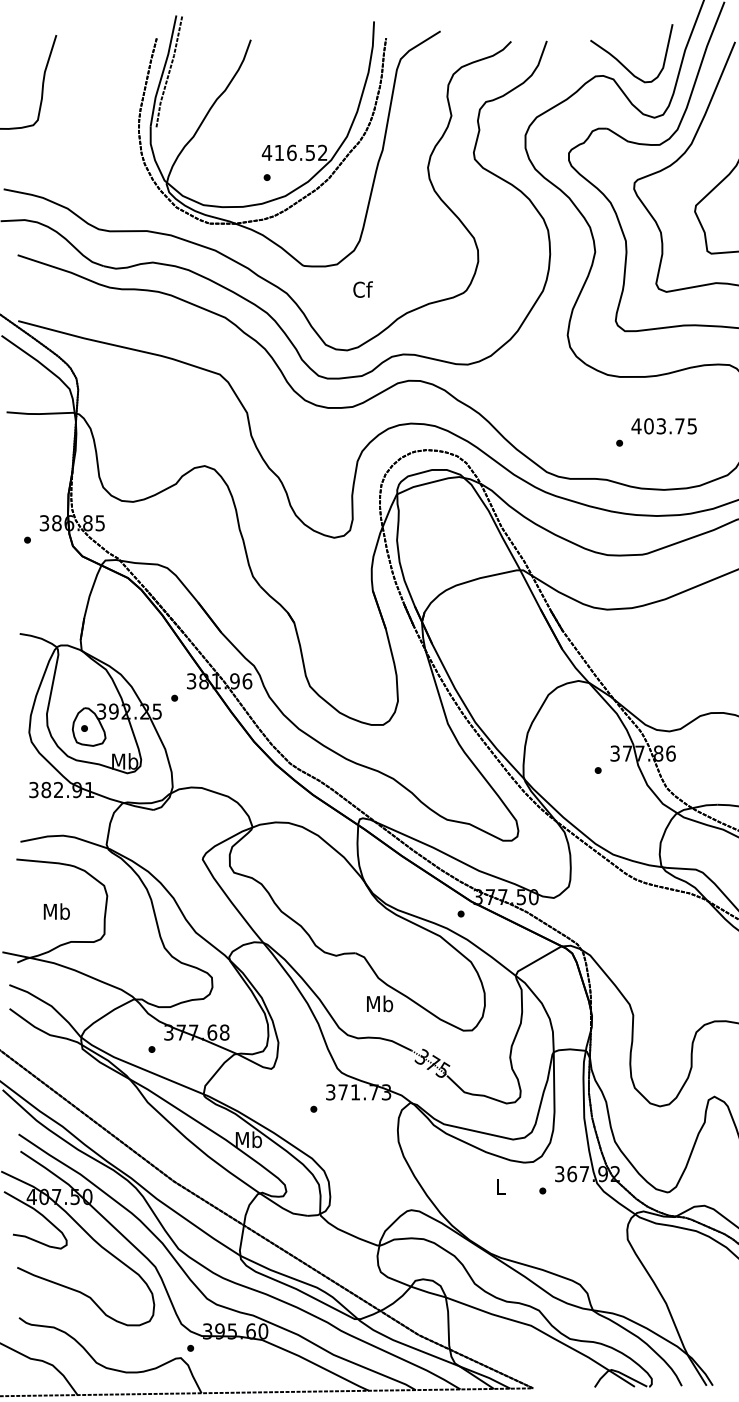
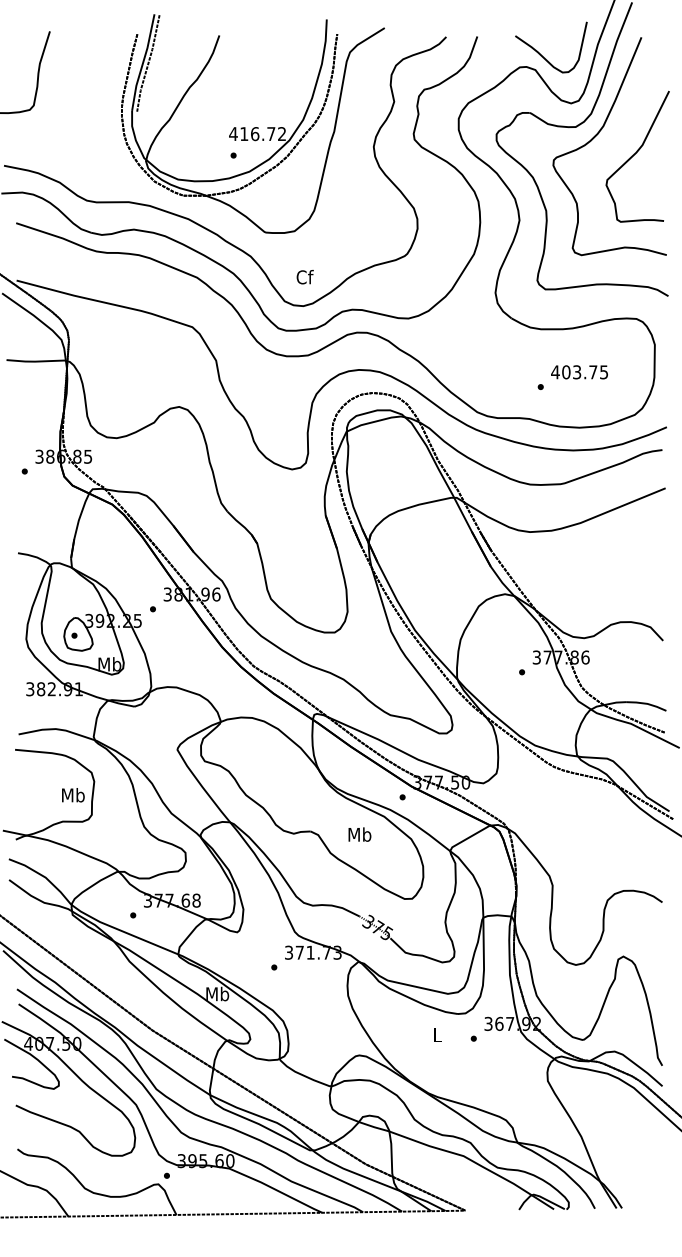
text: (310, 153) -> (271, 134), 416.52 -> 416.72
text: (362, 289) -> (304, 277), moved
text: (57, 911) -> (73, 795), moved
text: (379, 1003) -> (359, 834), moved

